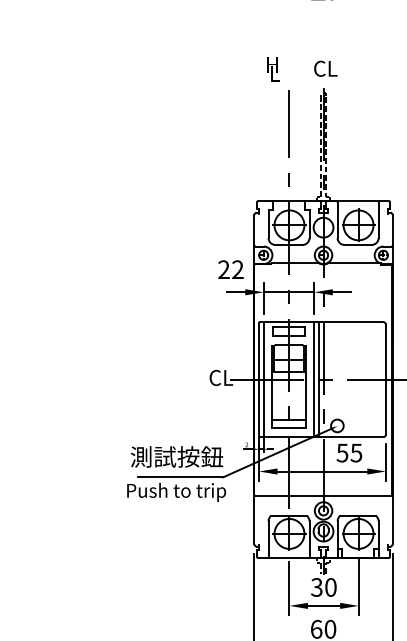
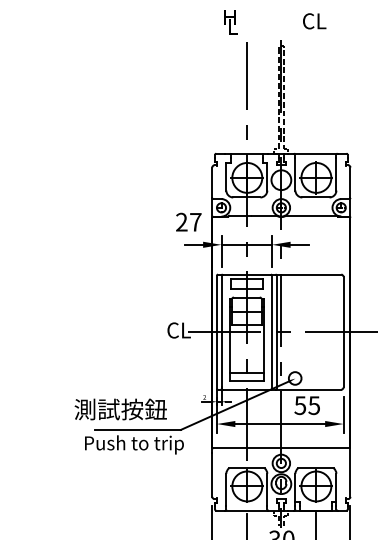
text: (325, 68) -> (314, 21), moved
text: (237, 269) -> (195, 222), 22 -> 27
text: (177, 456) -> (121, 409), moved

